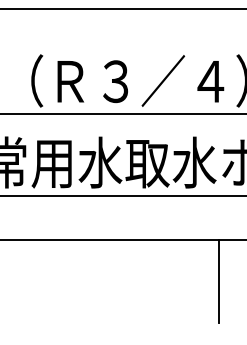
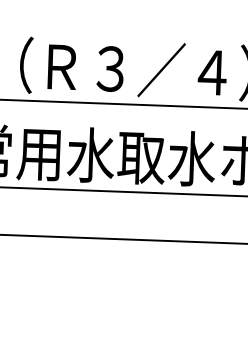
line: (219, 280) -> (213, 286), removed

